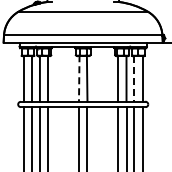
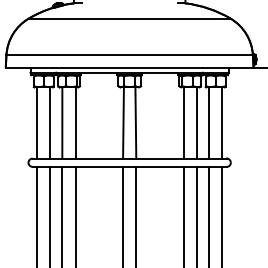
line: (134, 78) -> (209, 122), dashed -> solid
line: (79, 79) -> (123, 123), dashed -> solid

